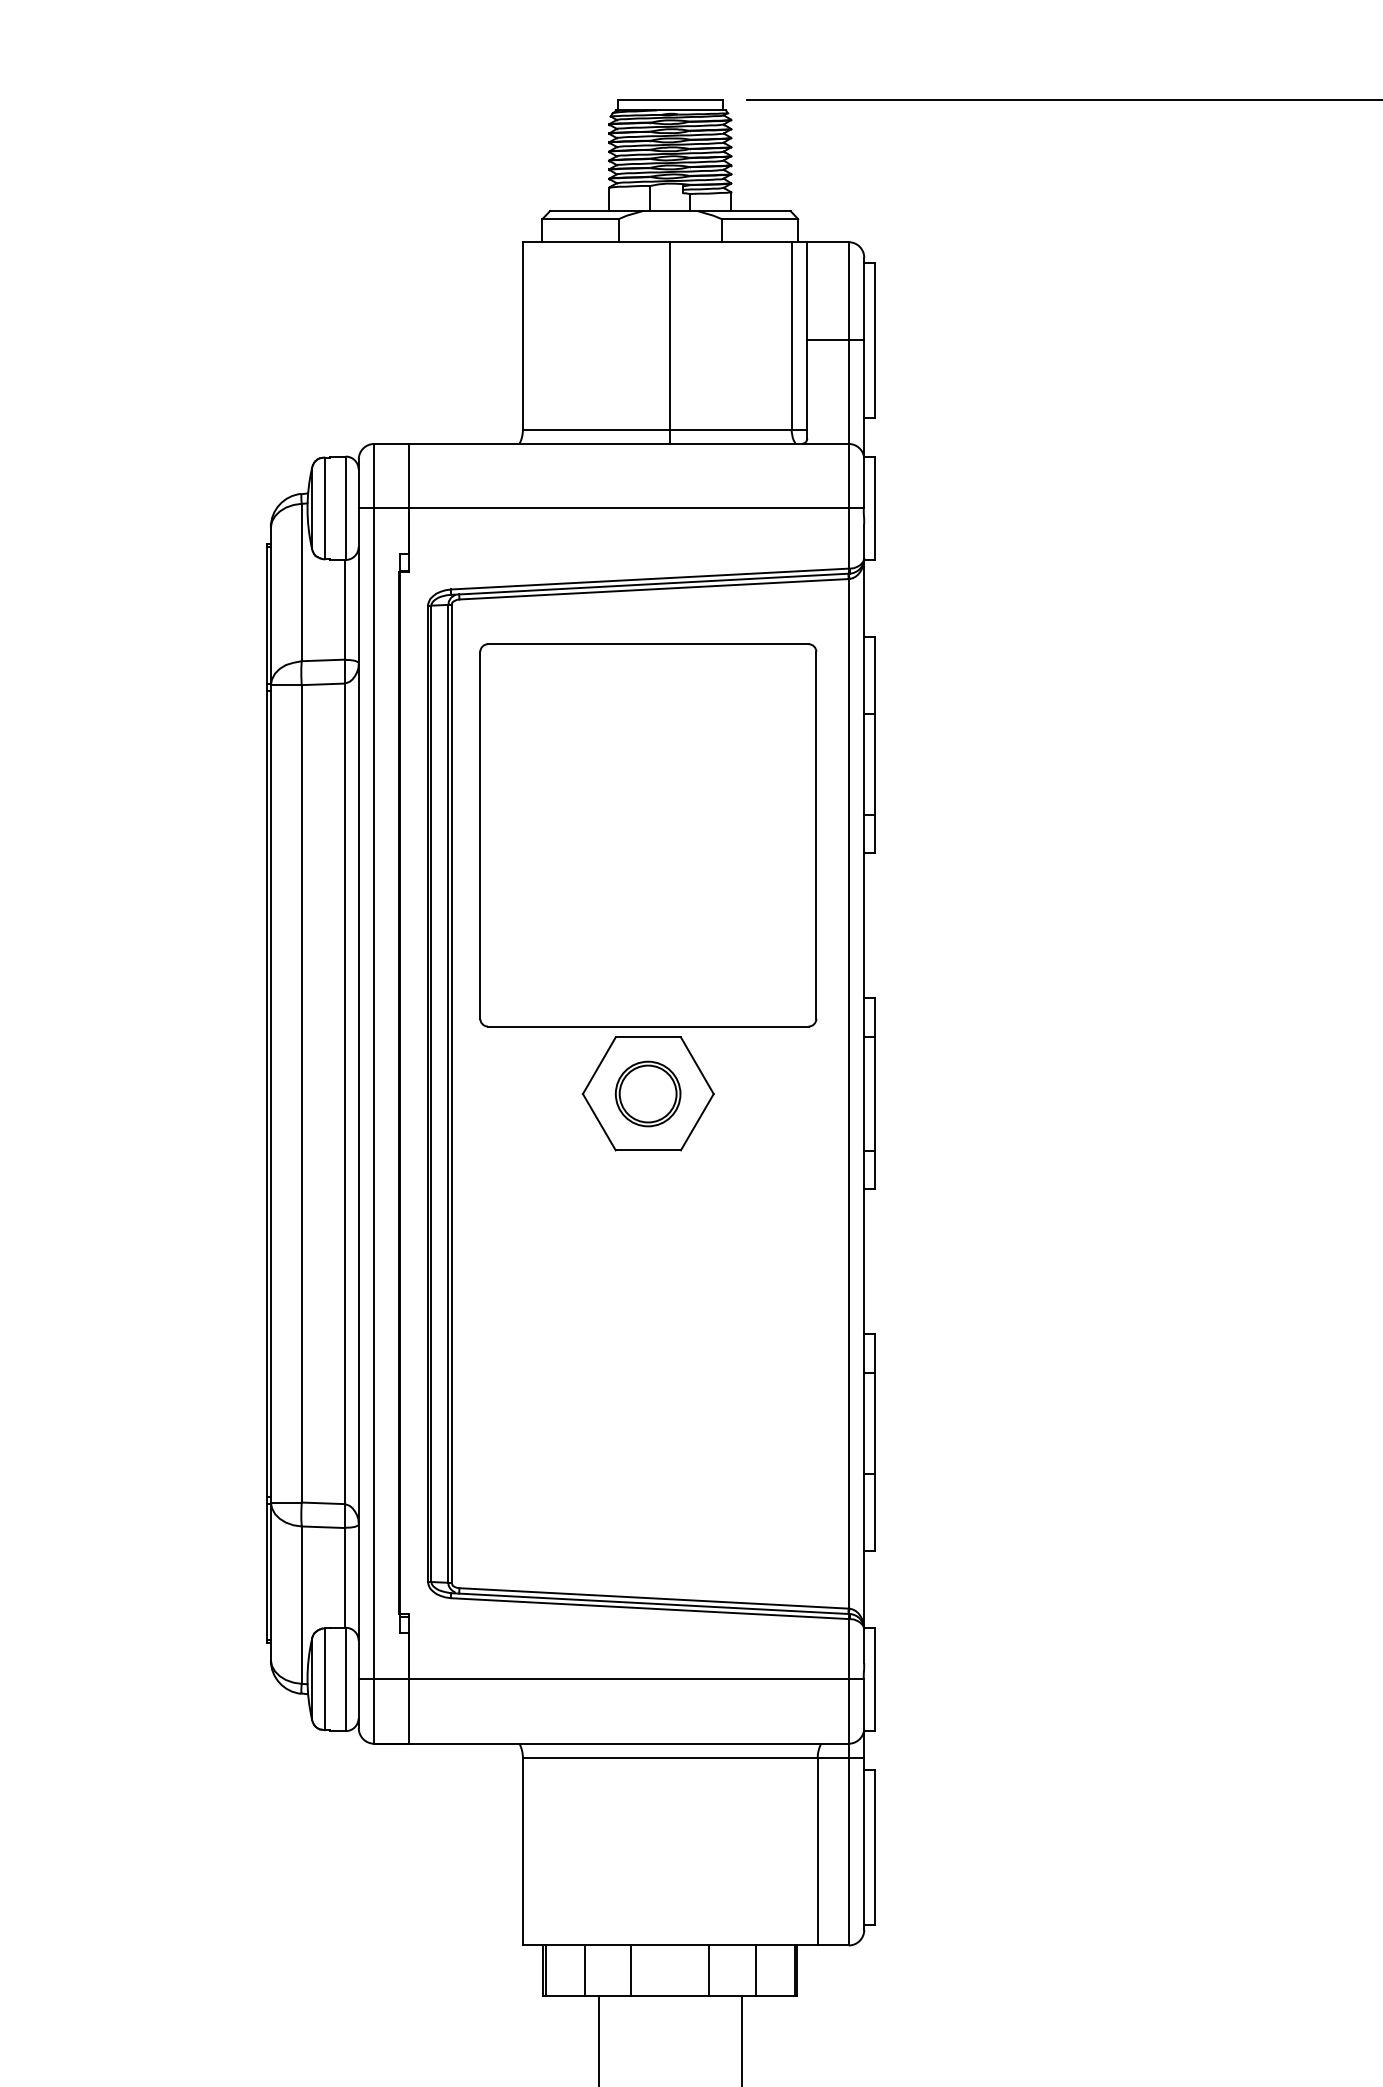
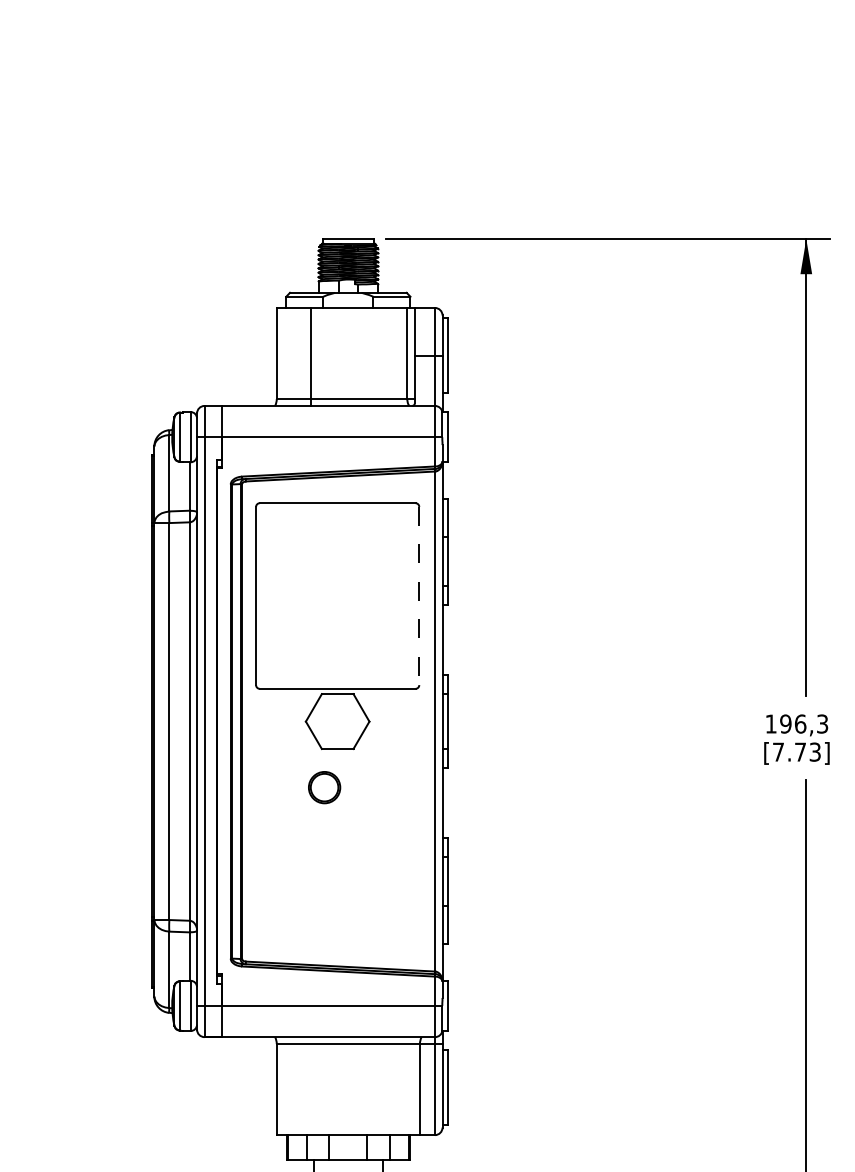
line: (670, 342) -> (311, 356), moved
line: (816, 836) -> (419, 596), solid -> dashed
part: (647, 1093) -> (324, 787), moved

